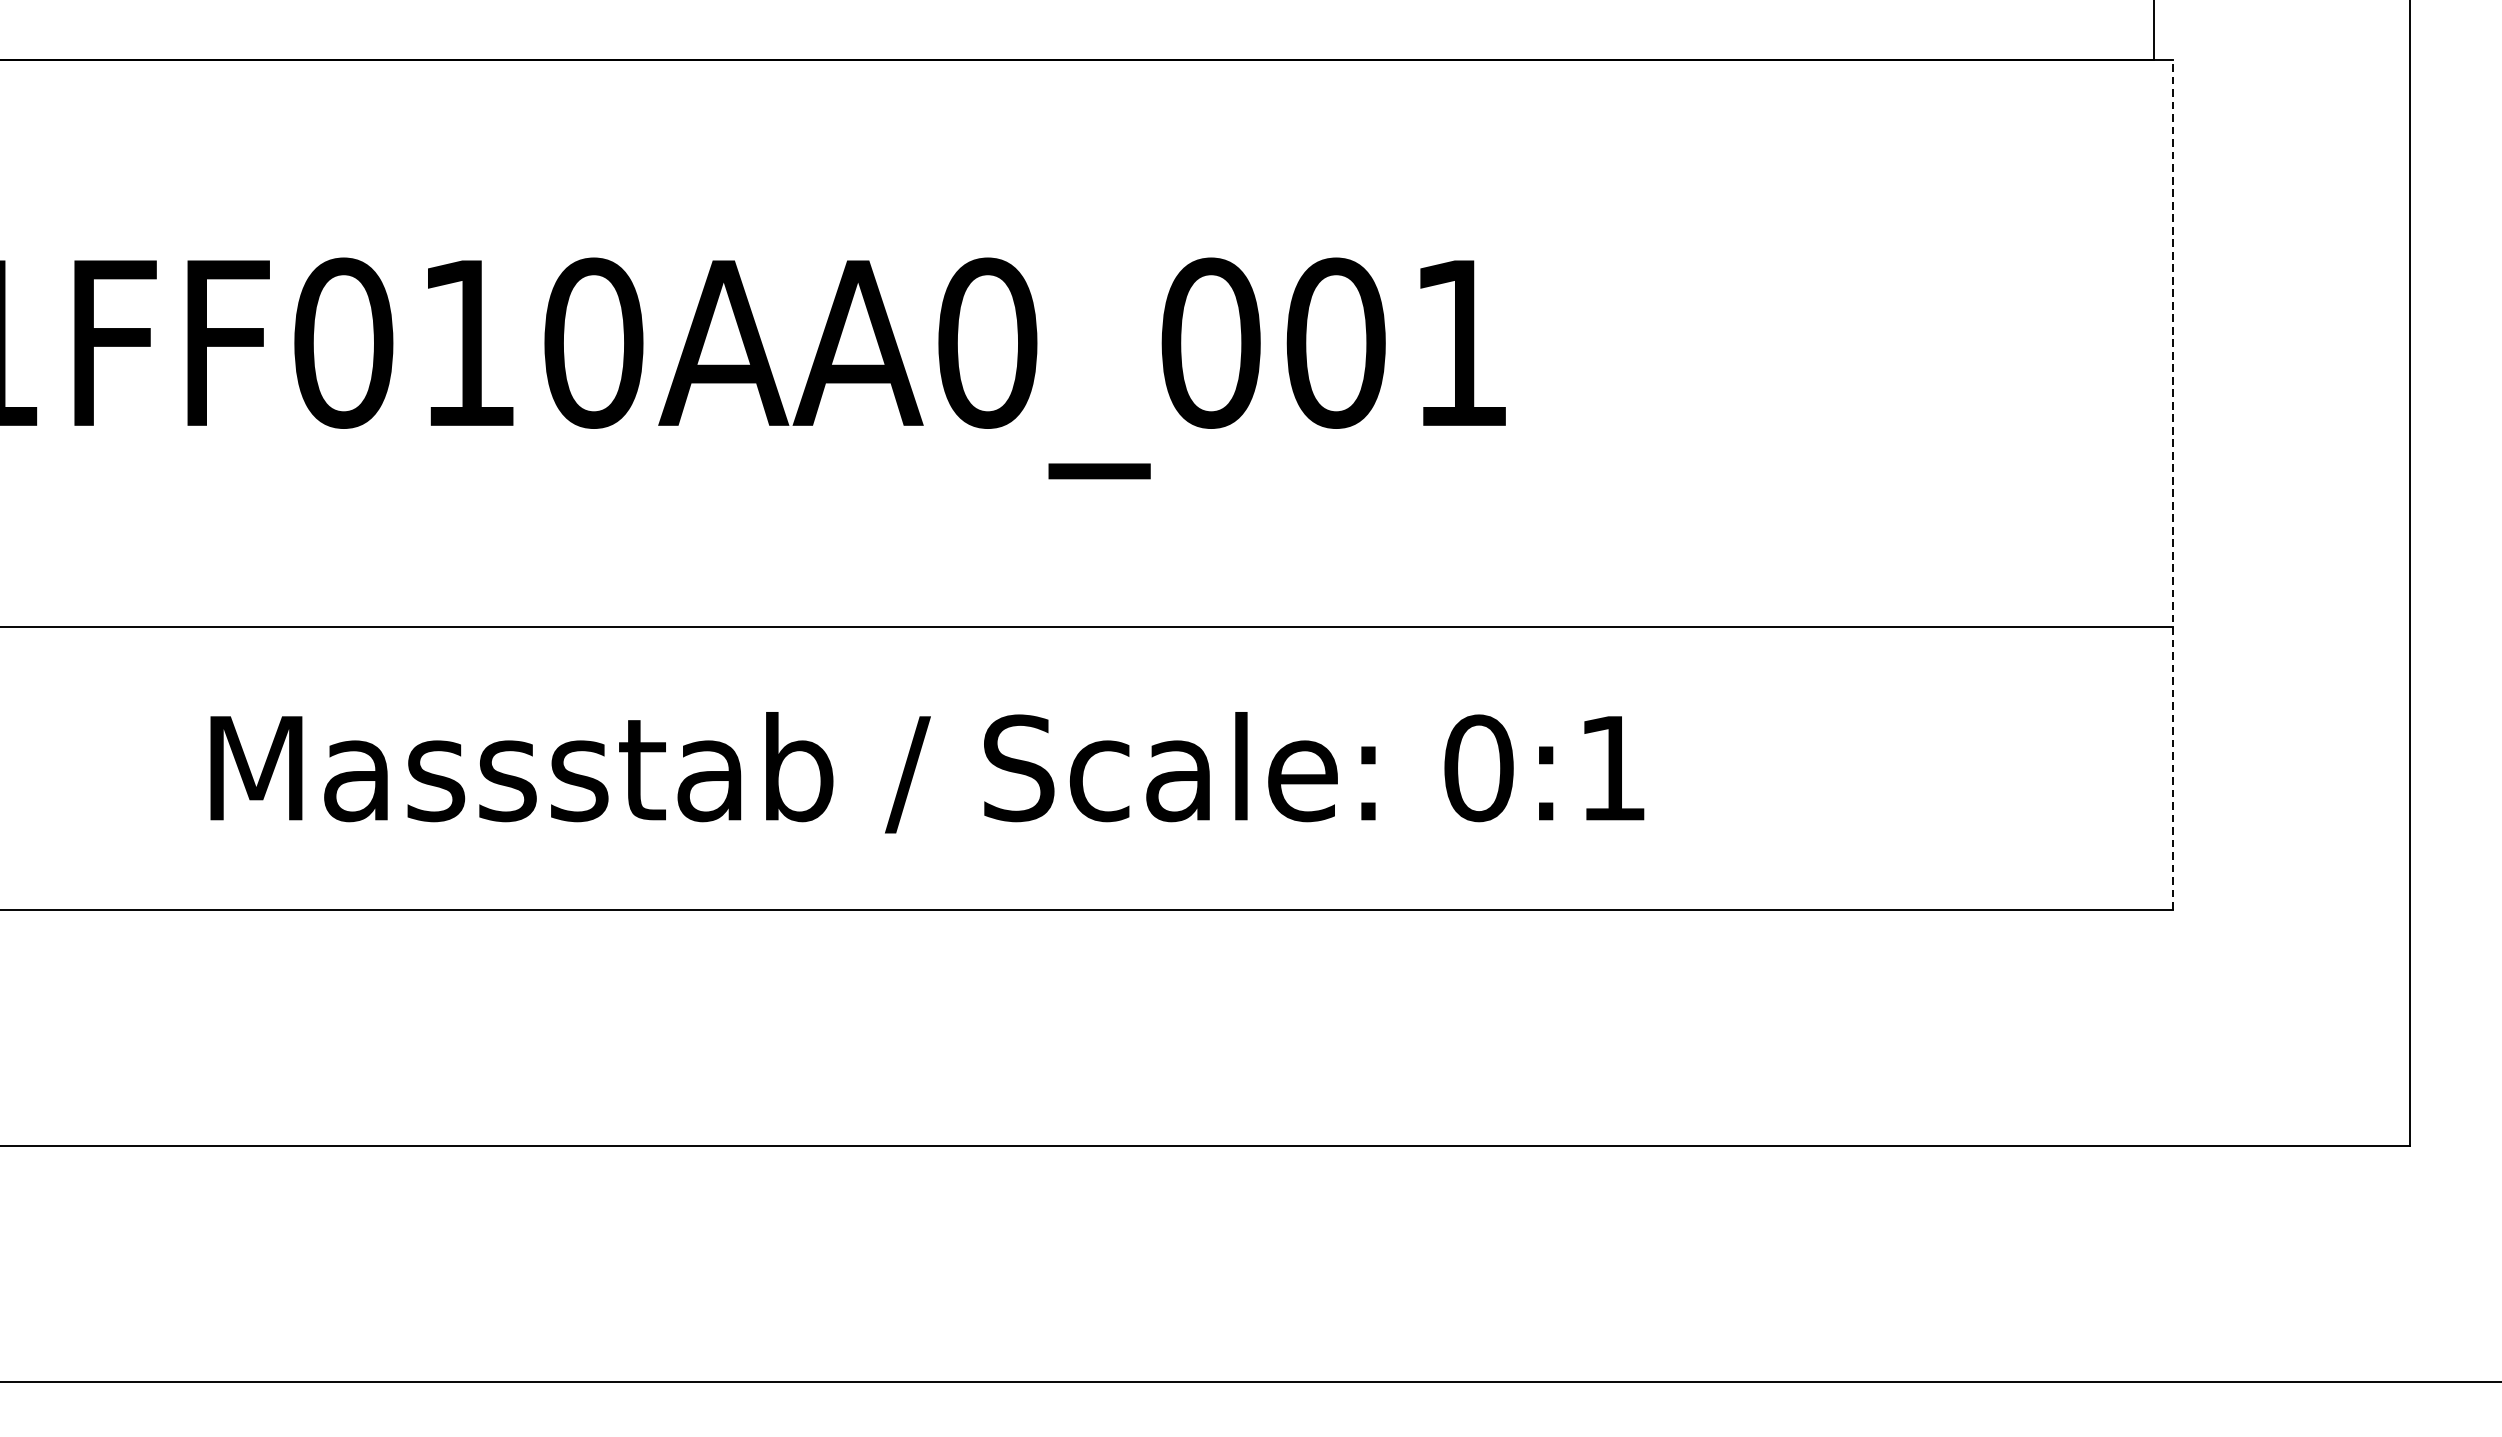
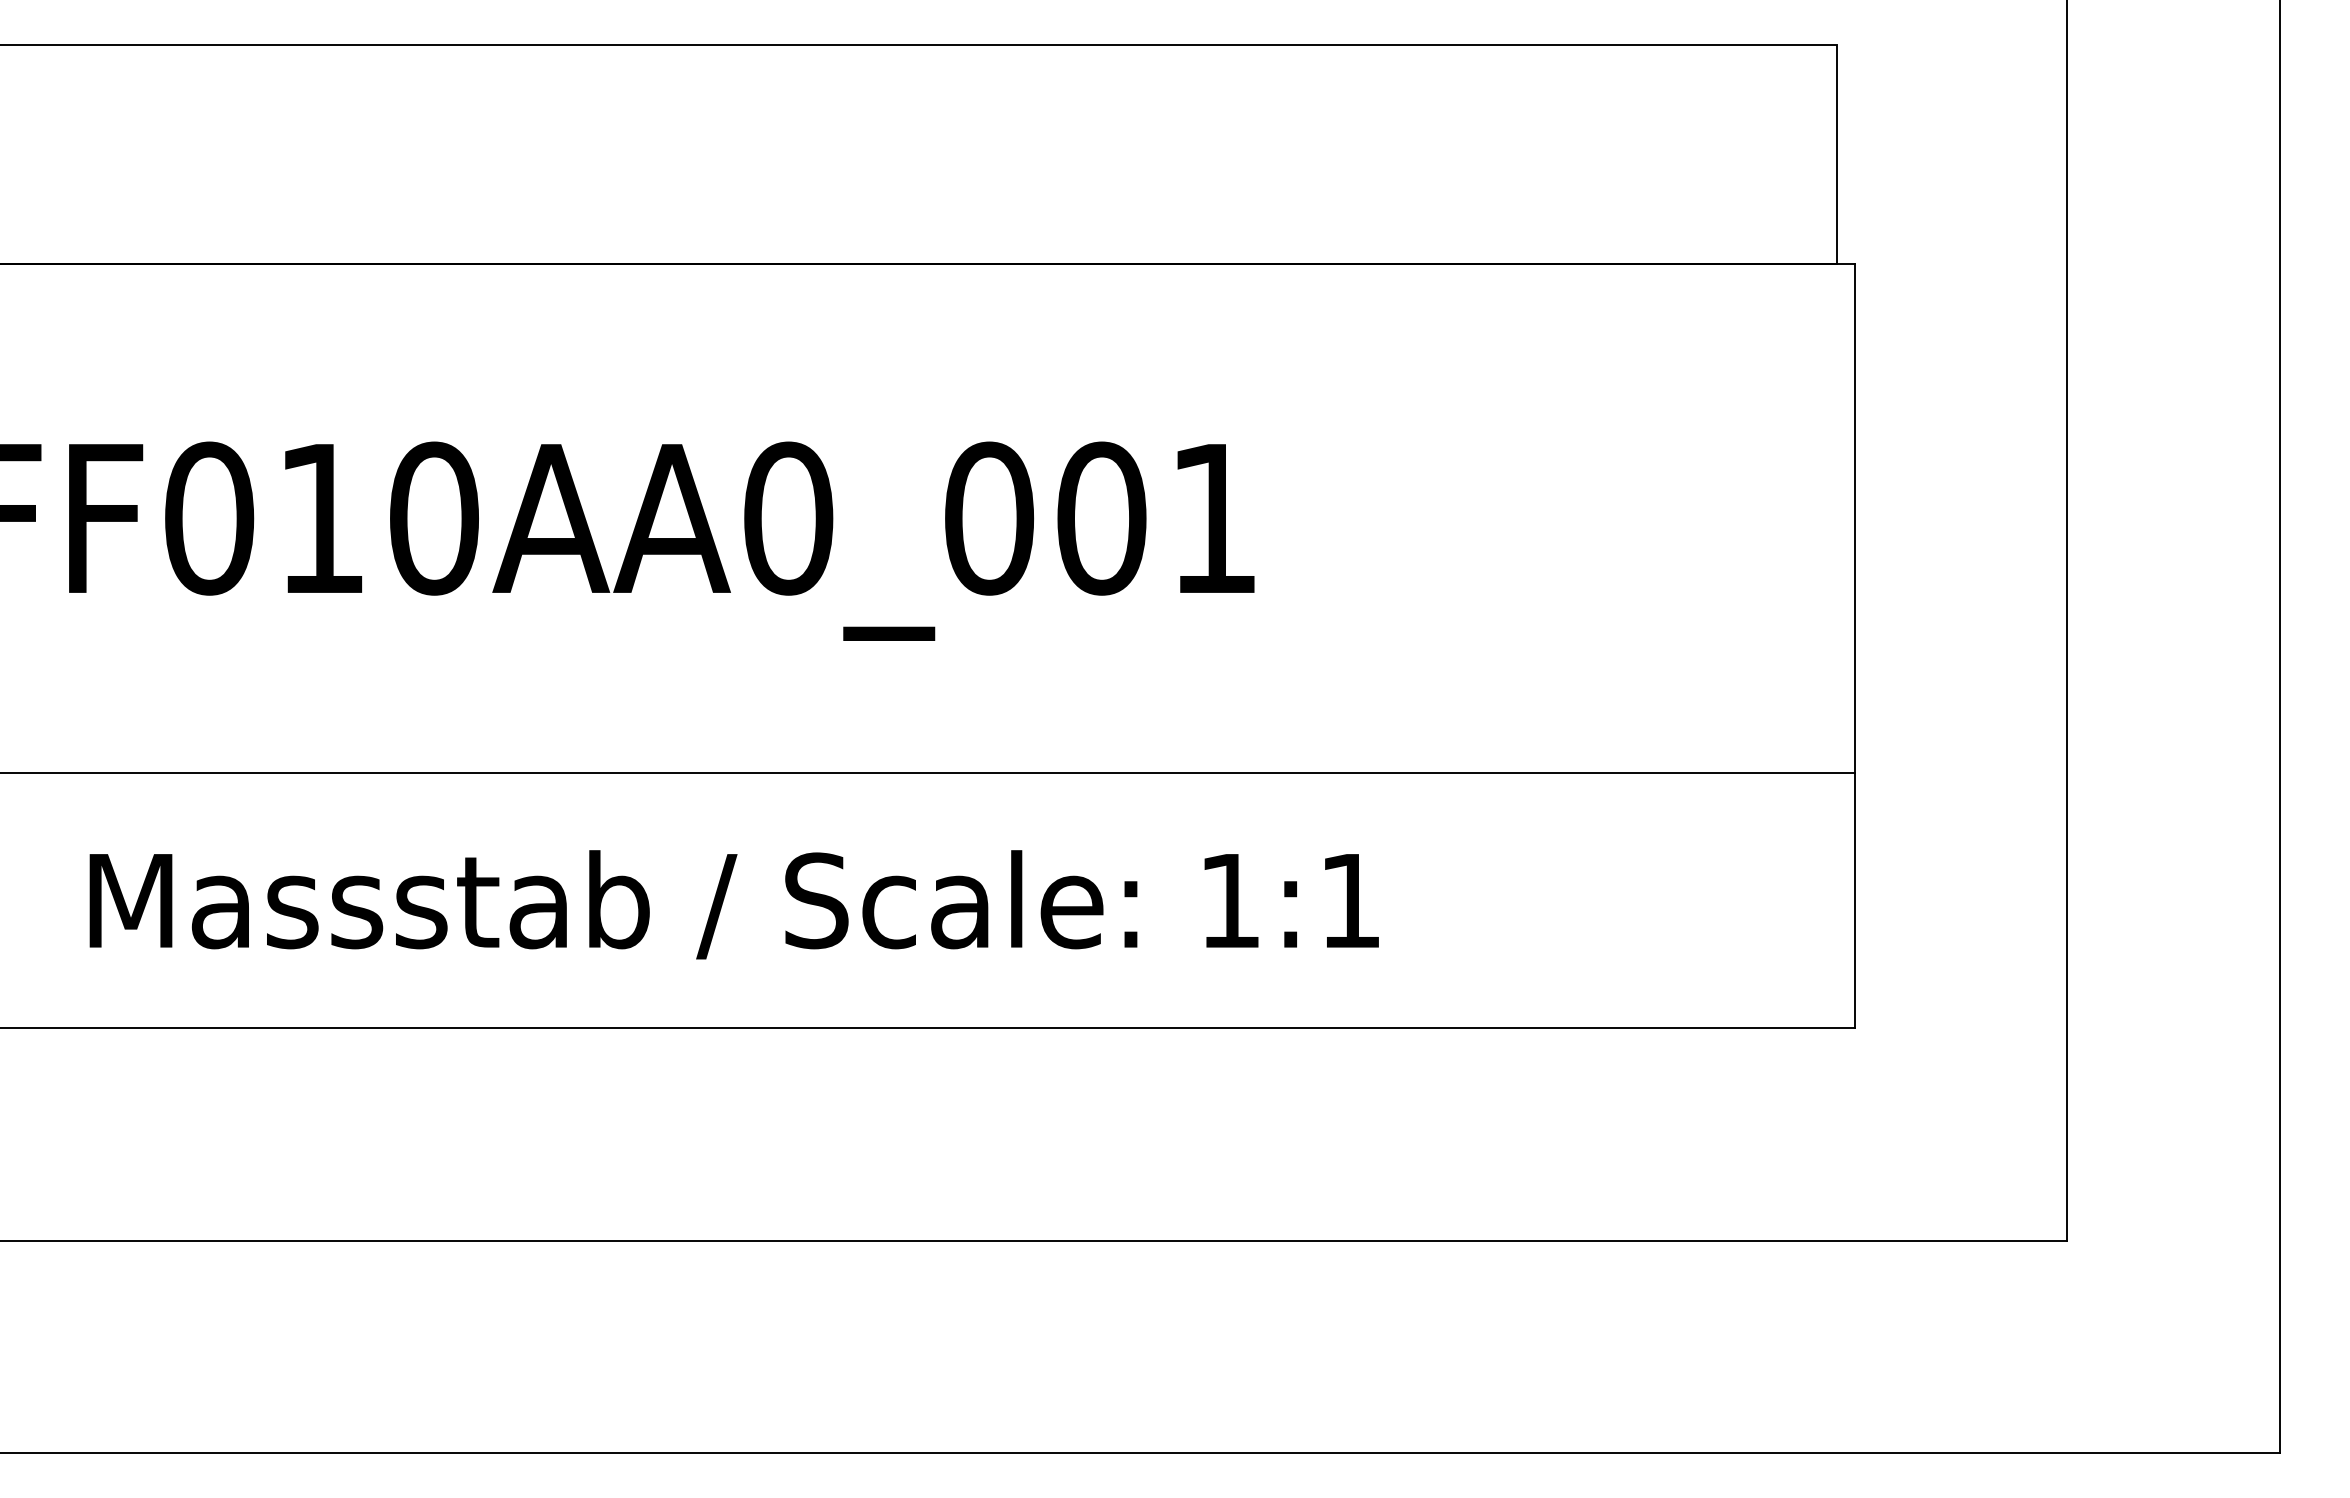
line: (2173, 484) -> (1854, 645), dashed -> solid
text: (1479, 767) -> (1230, 900), 0:1 -> 1:1

